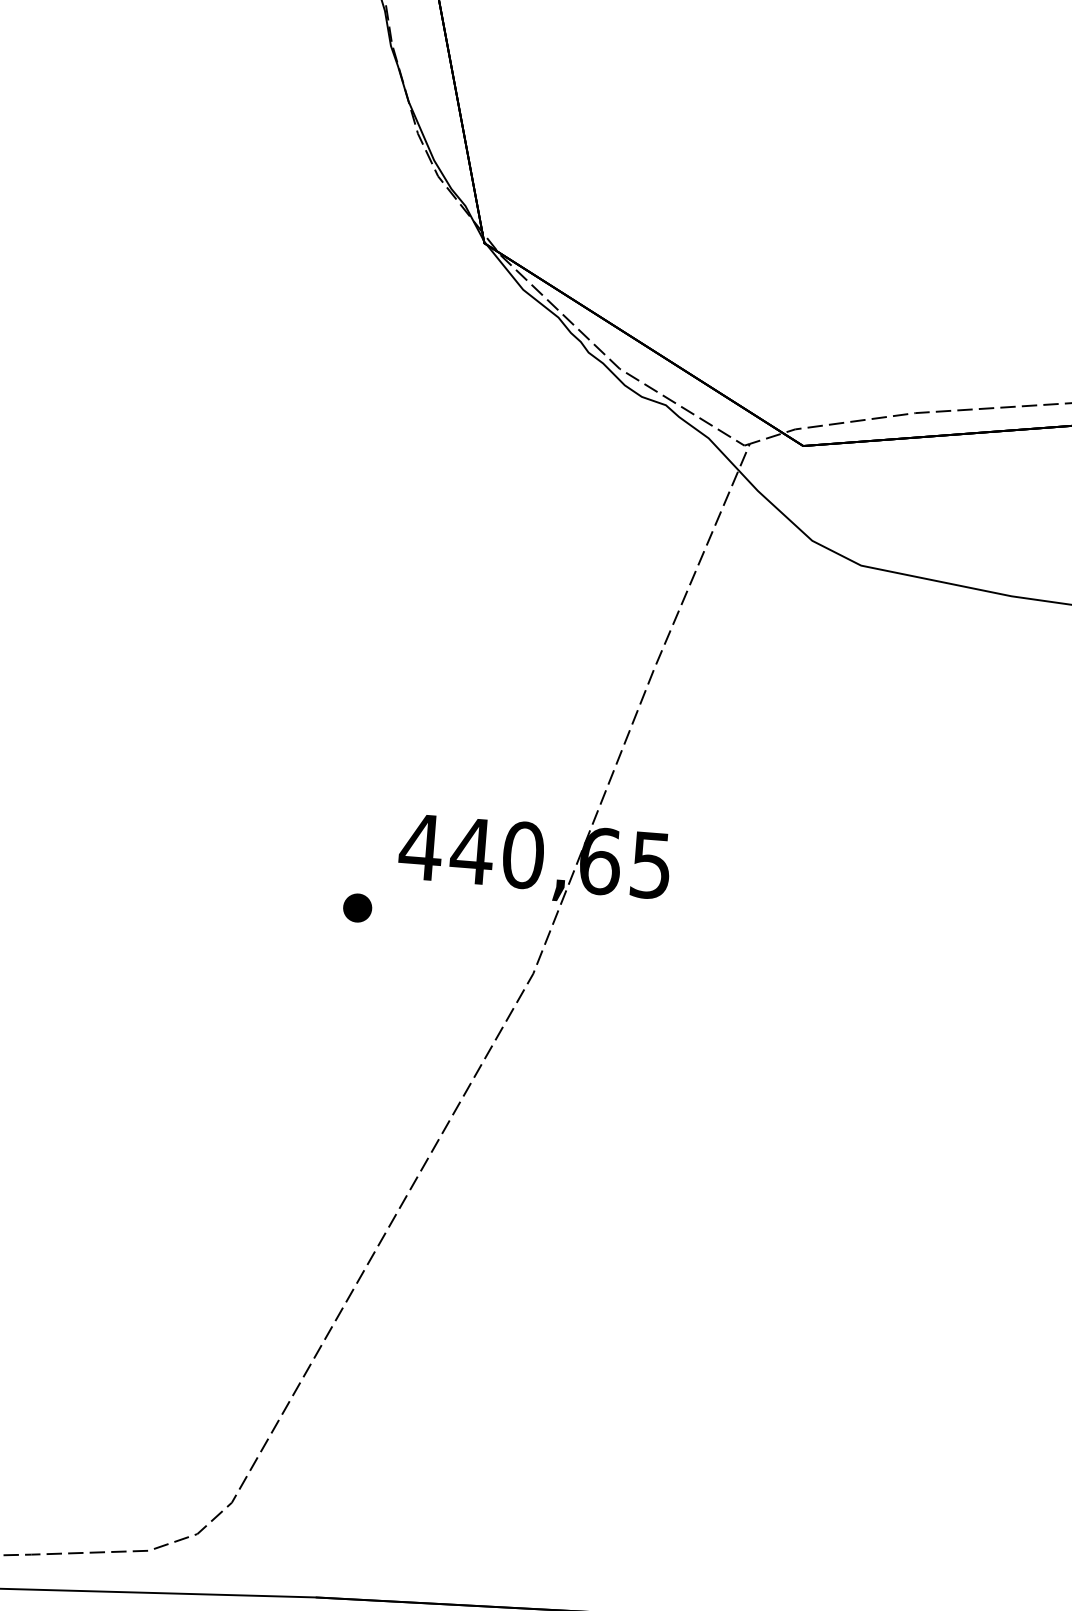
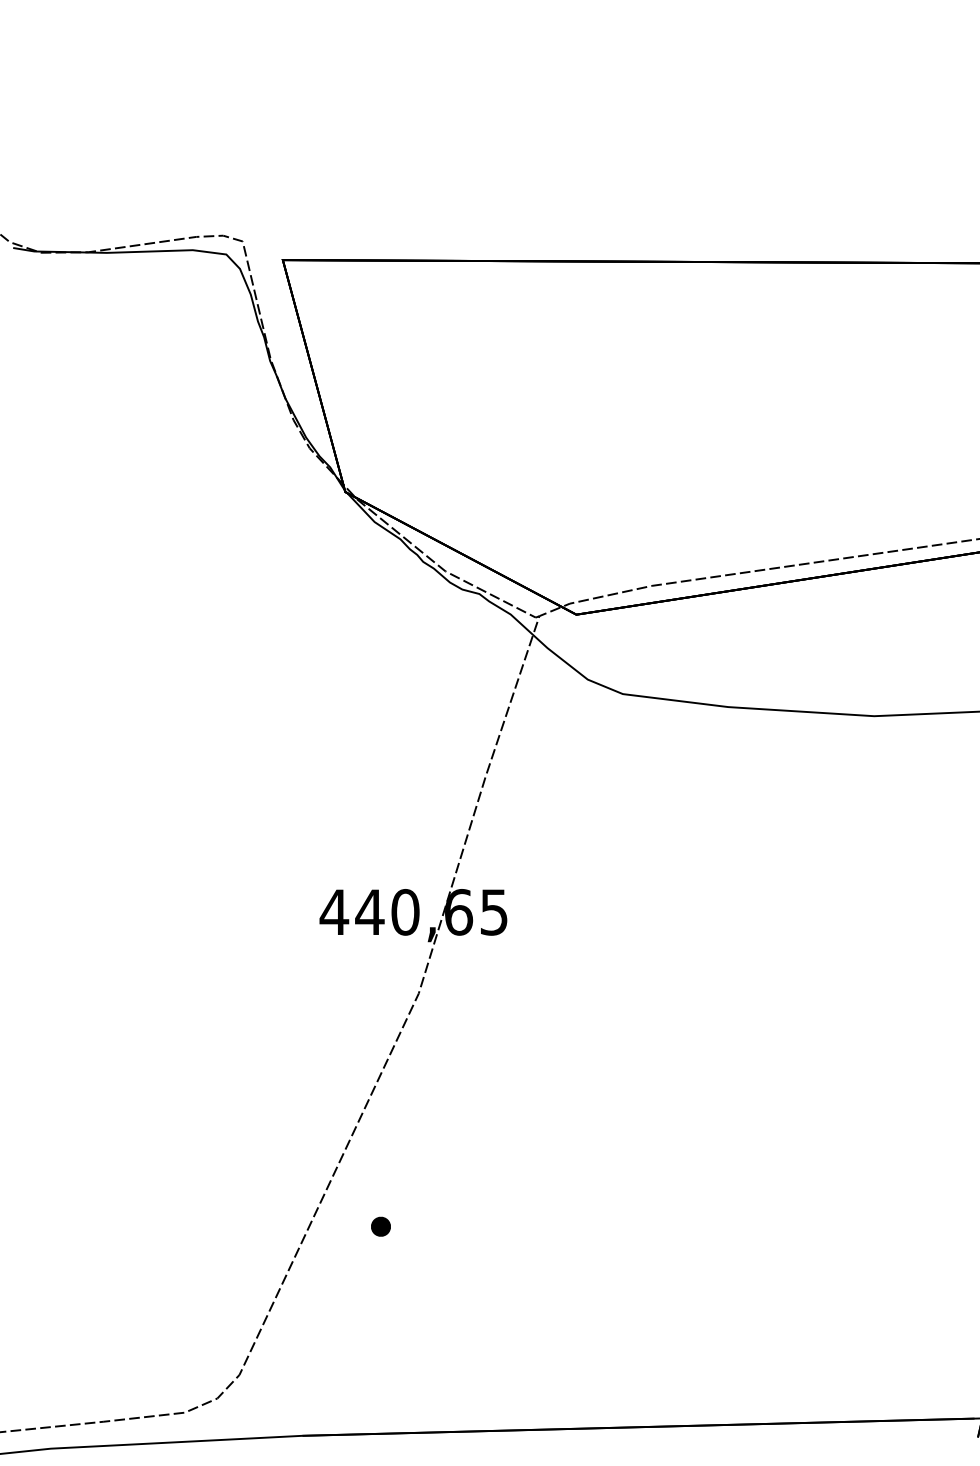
part: (356, 907) -> (380, 1226), moved

